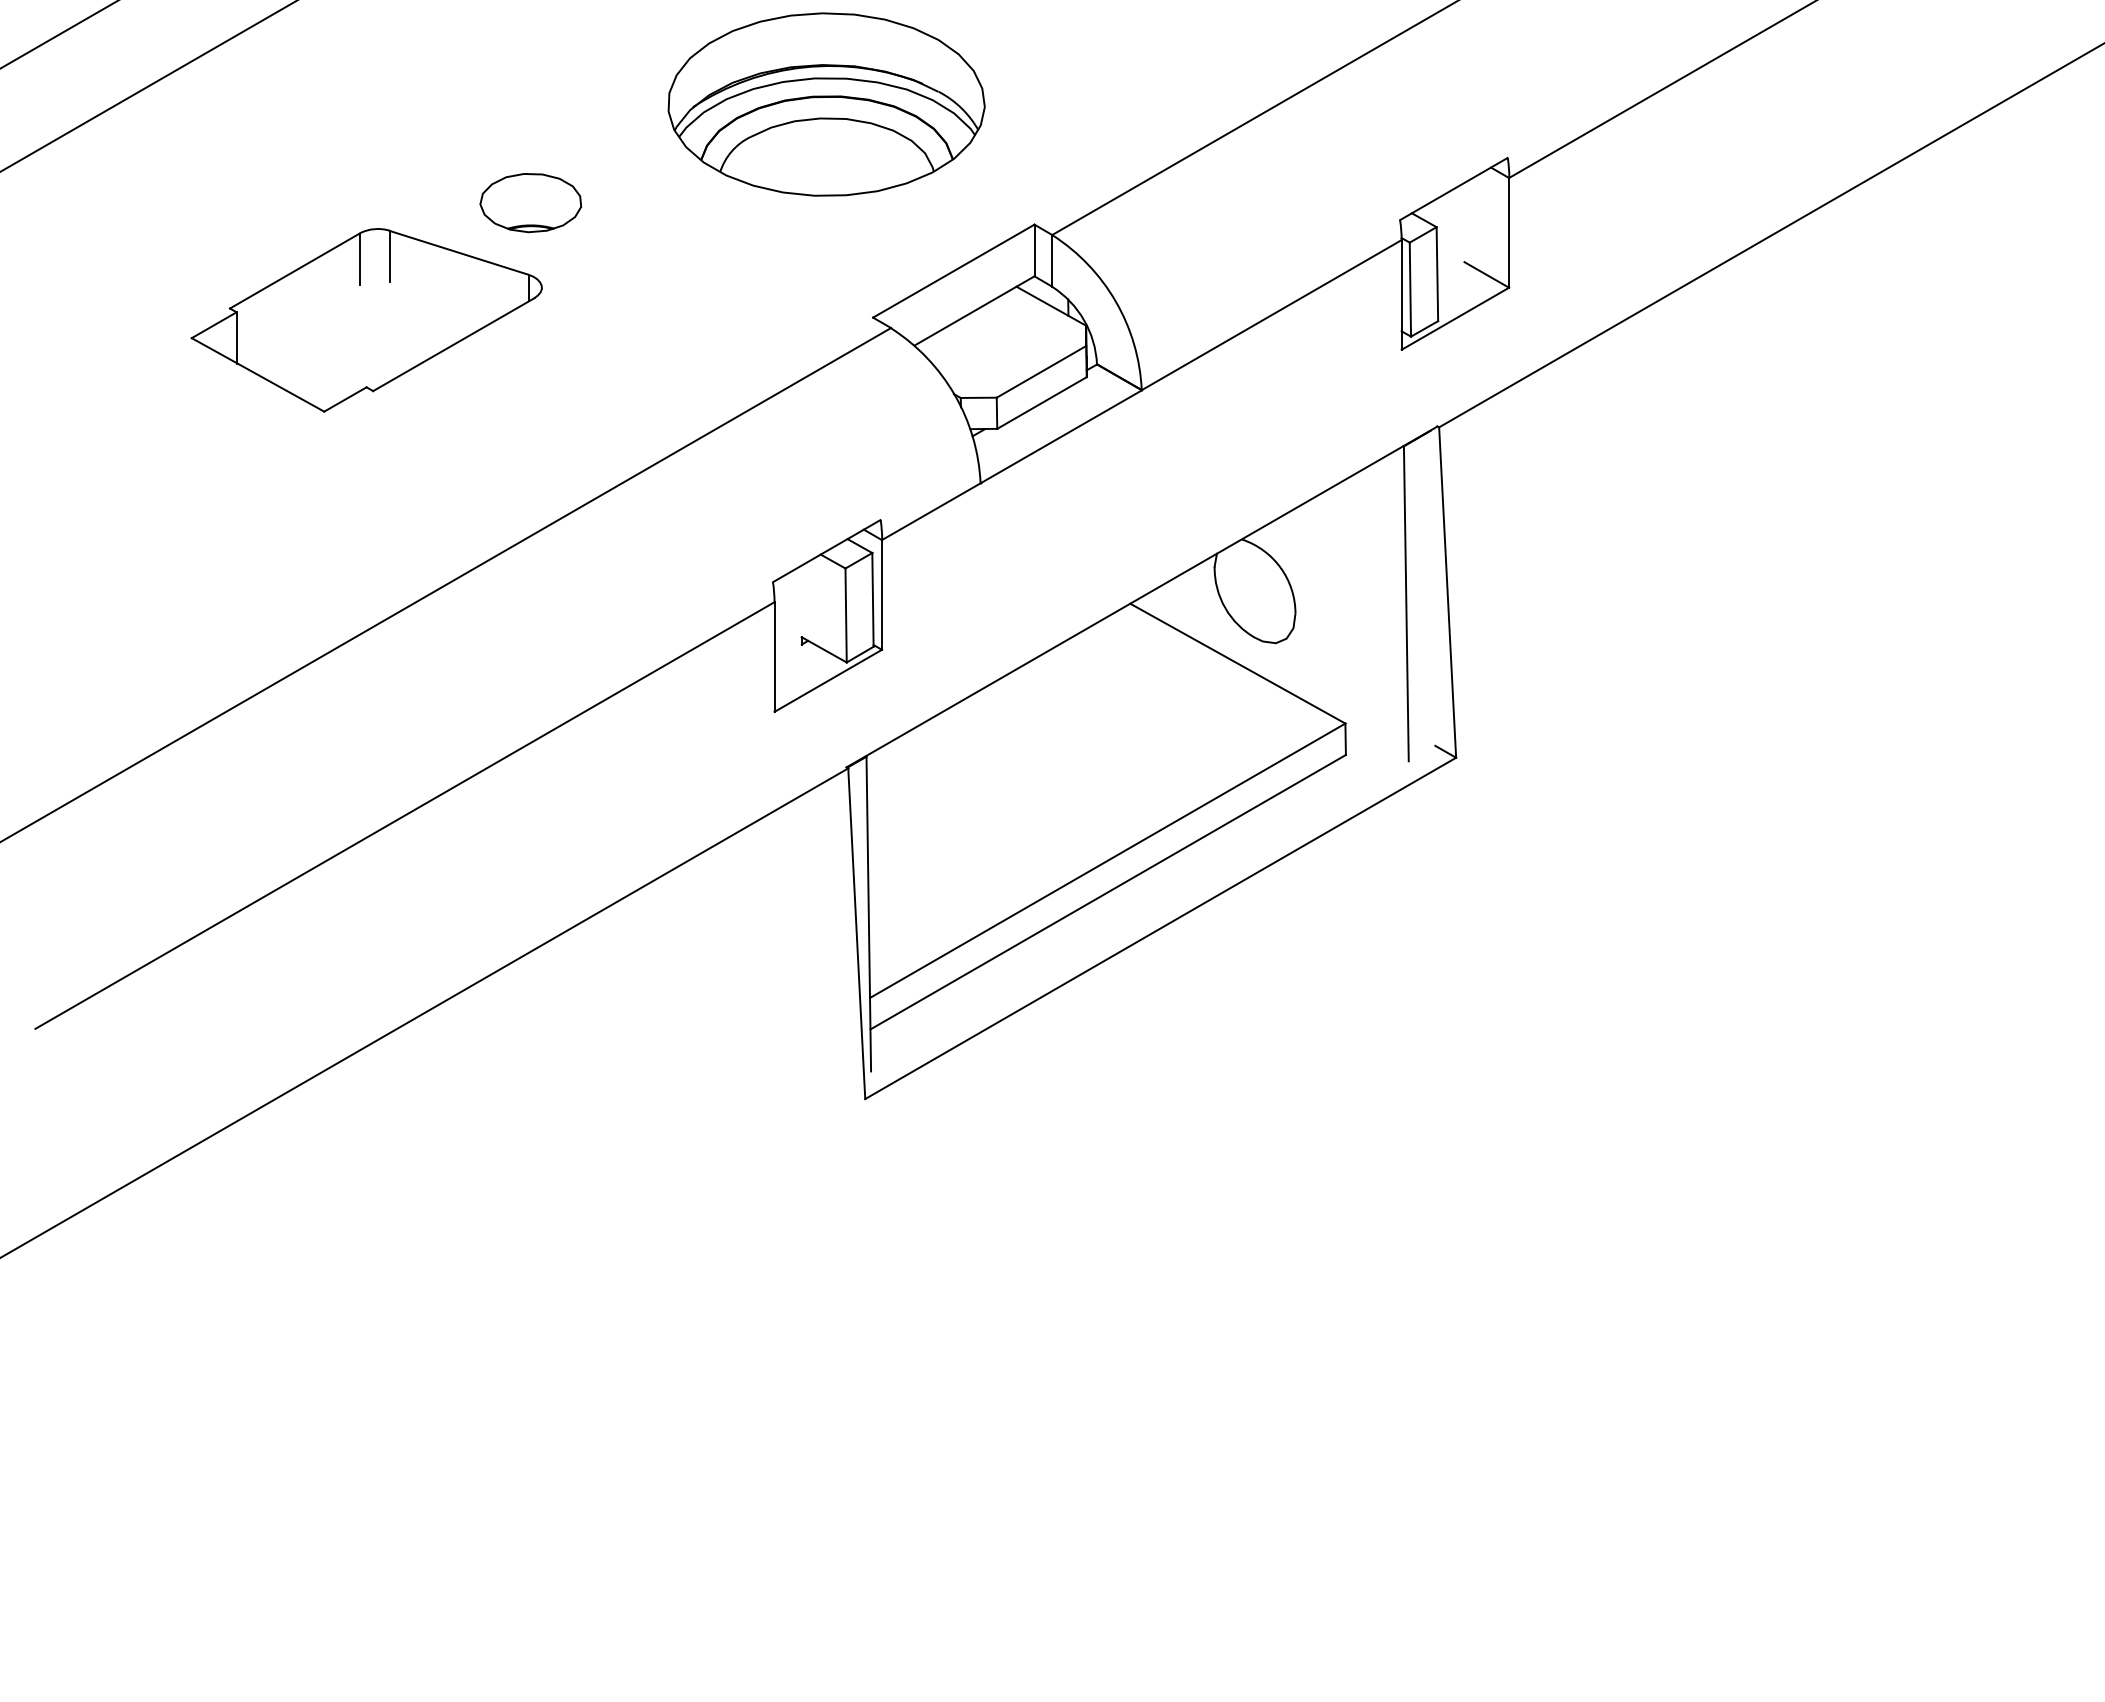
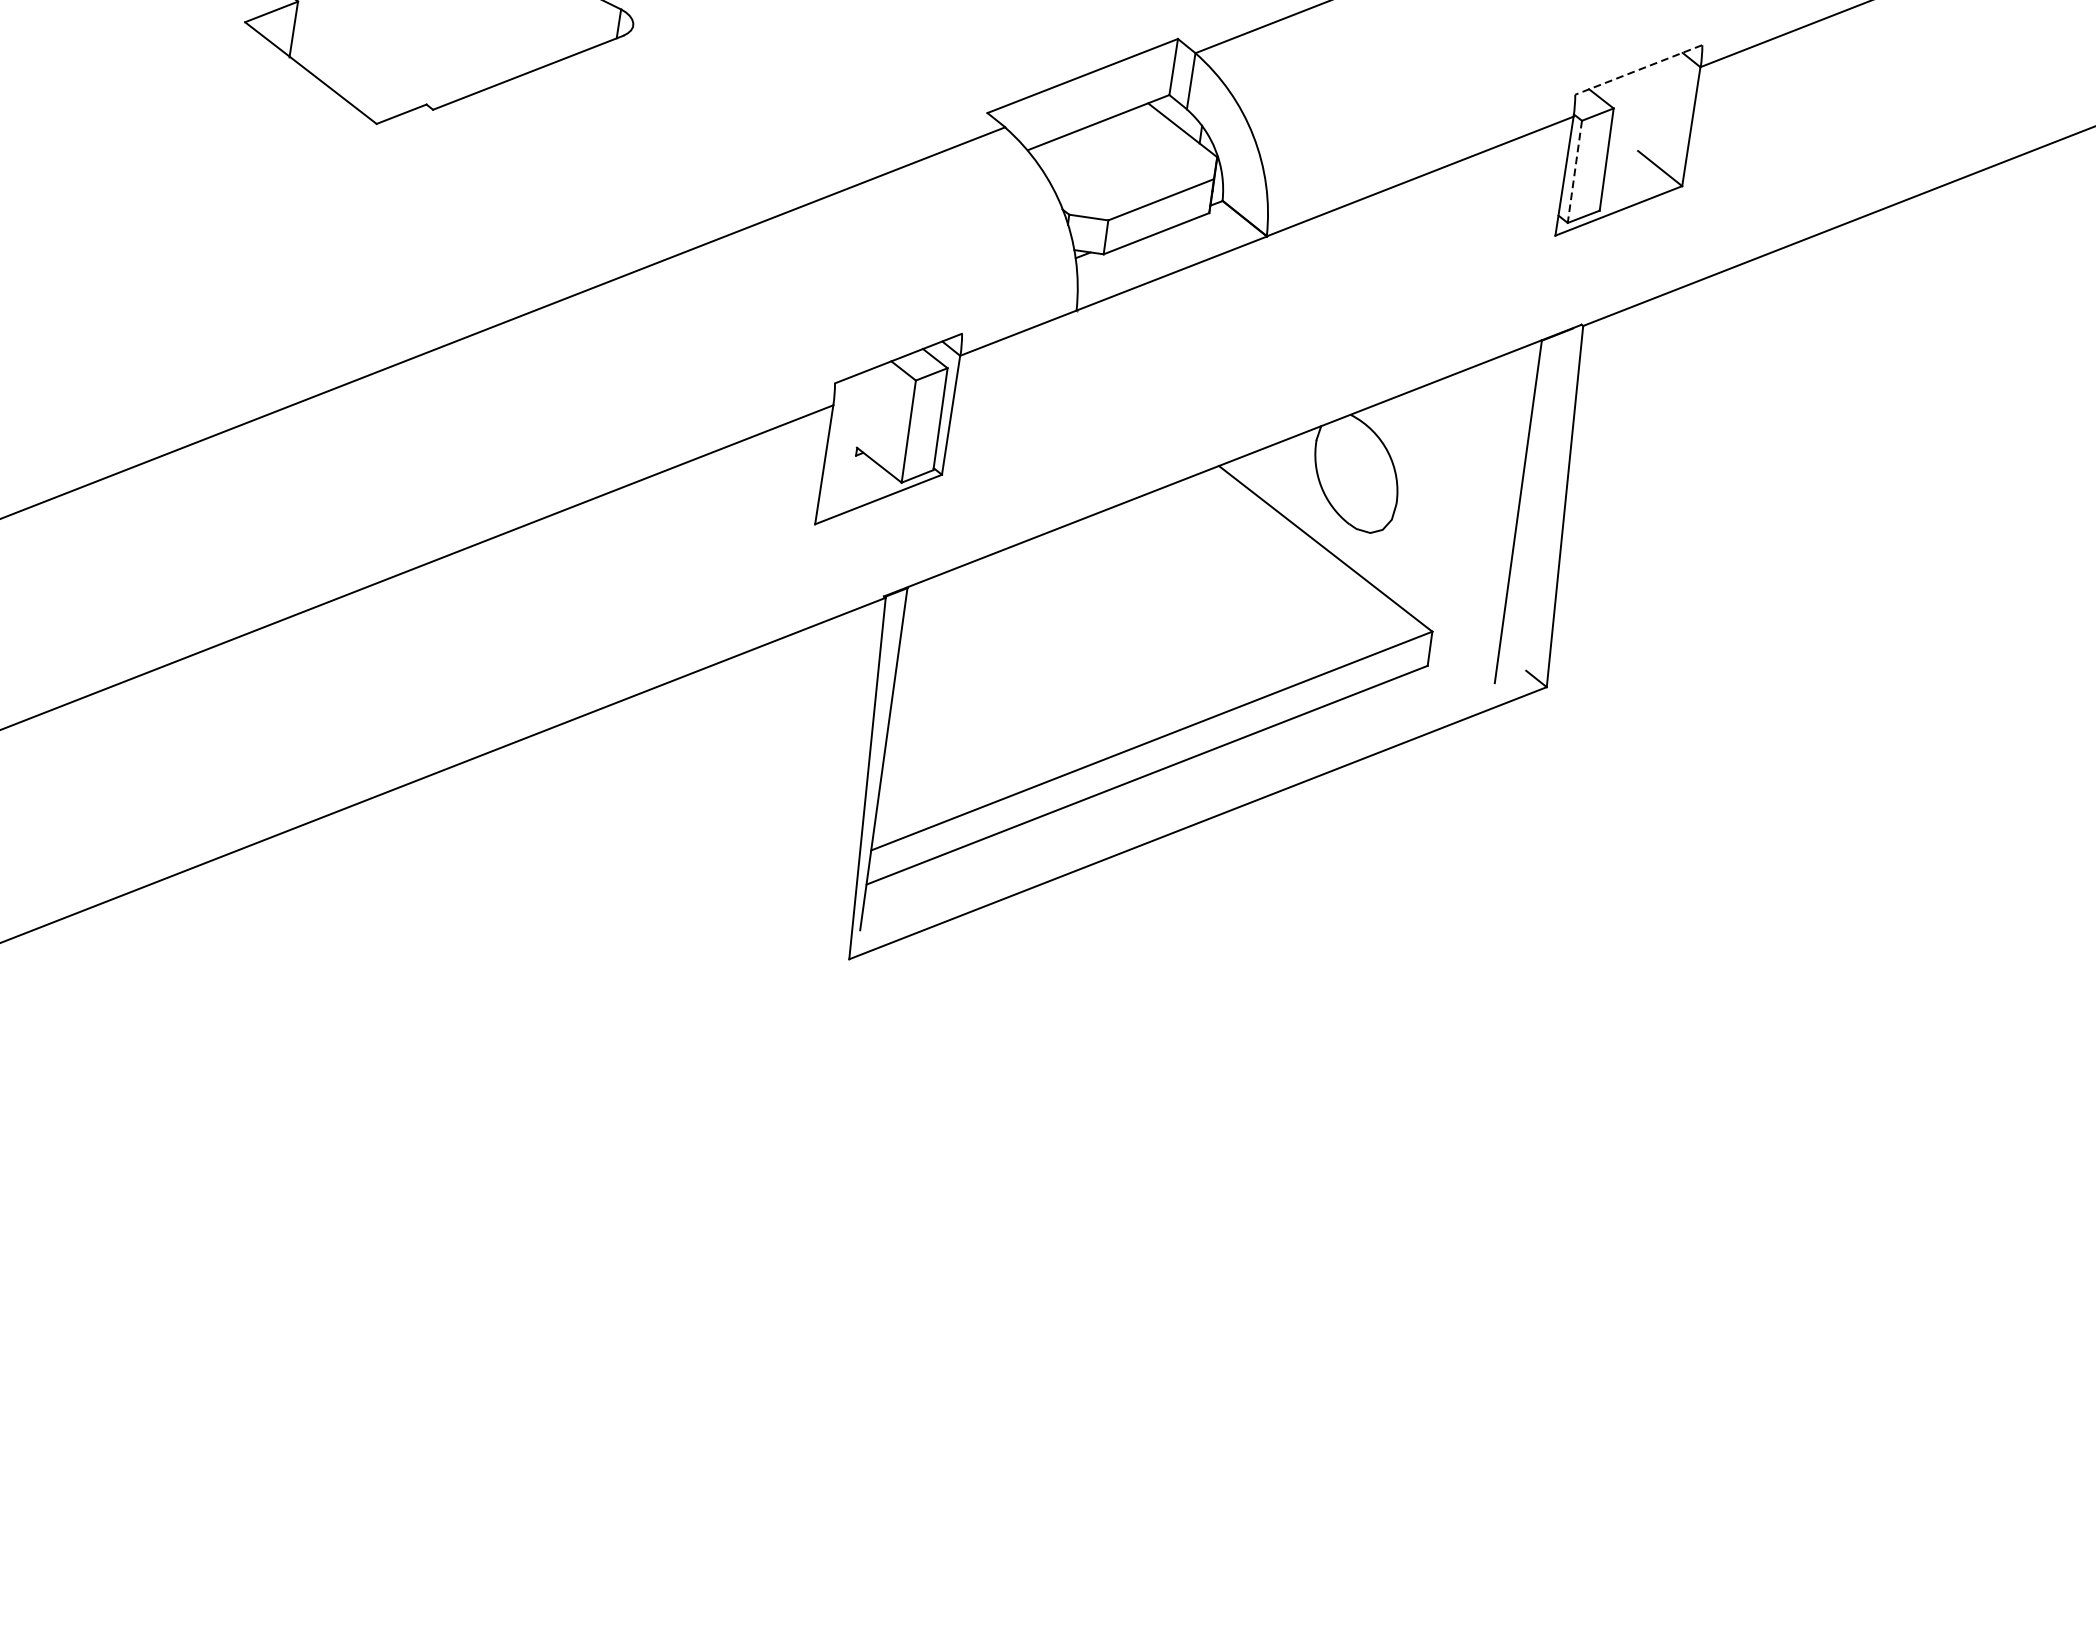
line: (1453, 189) -> (1638, 70), solid -> dashed
line: (1410, 290) -> (1574, 172), solid -> dashed

